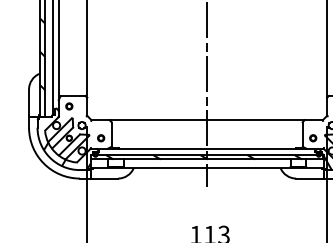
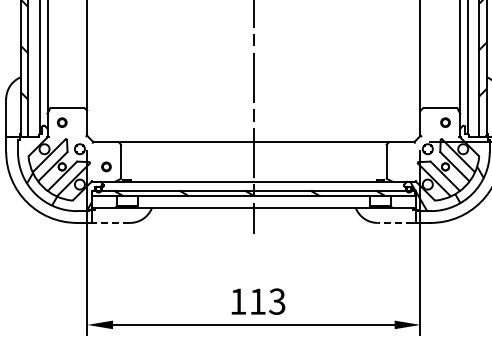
part: (313, 137) -> (401, 166), removed
line: (105, 178) -> (112, 222), solid -> dashed
line: (309, 178) -> (395, 222), solid -> dashed

